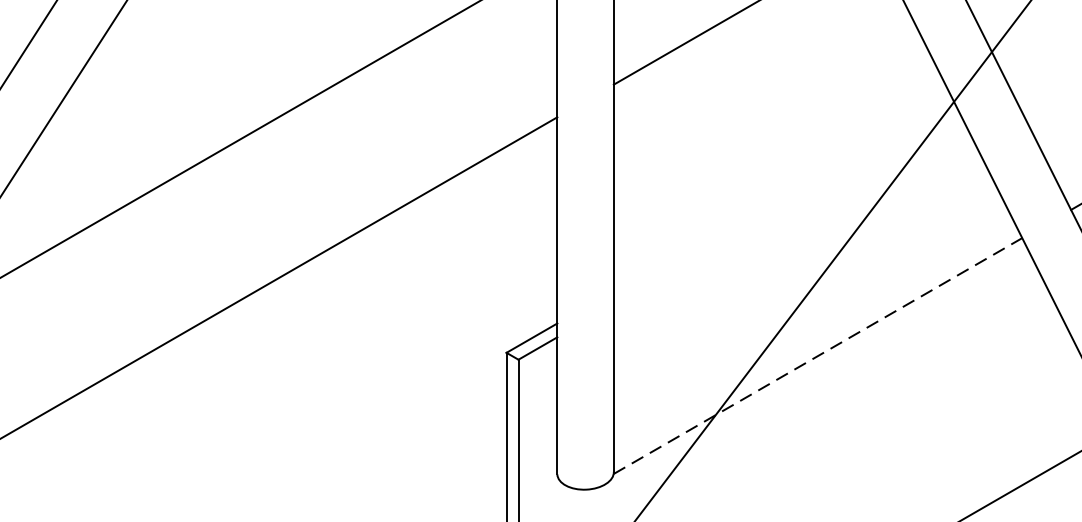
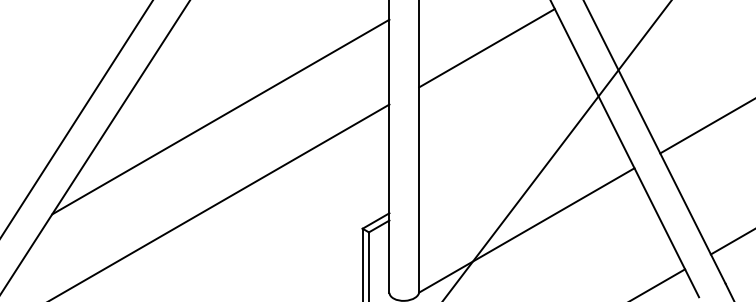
line: (819, 356) -> (527, 230), dashed -> solid

